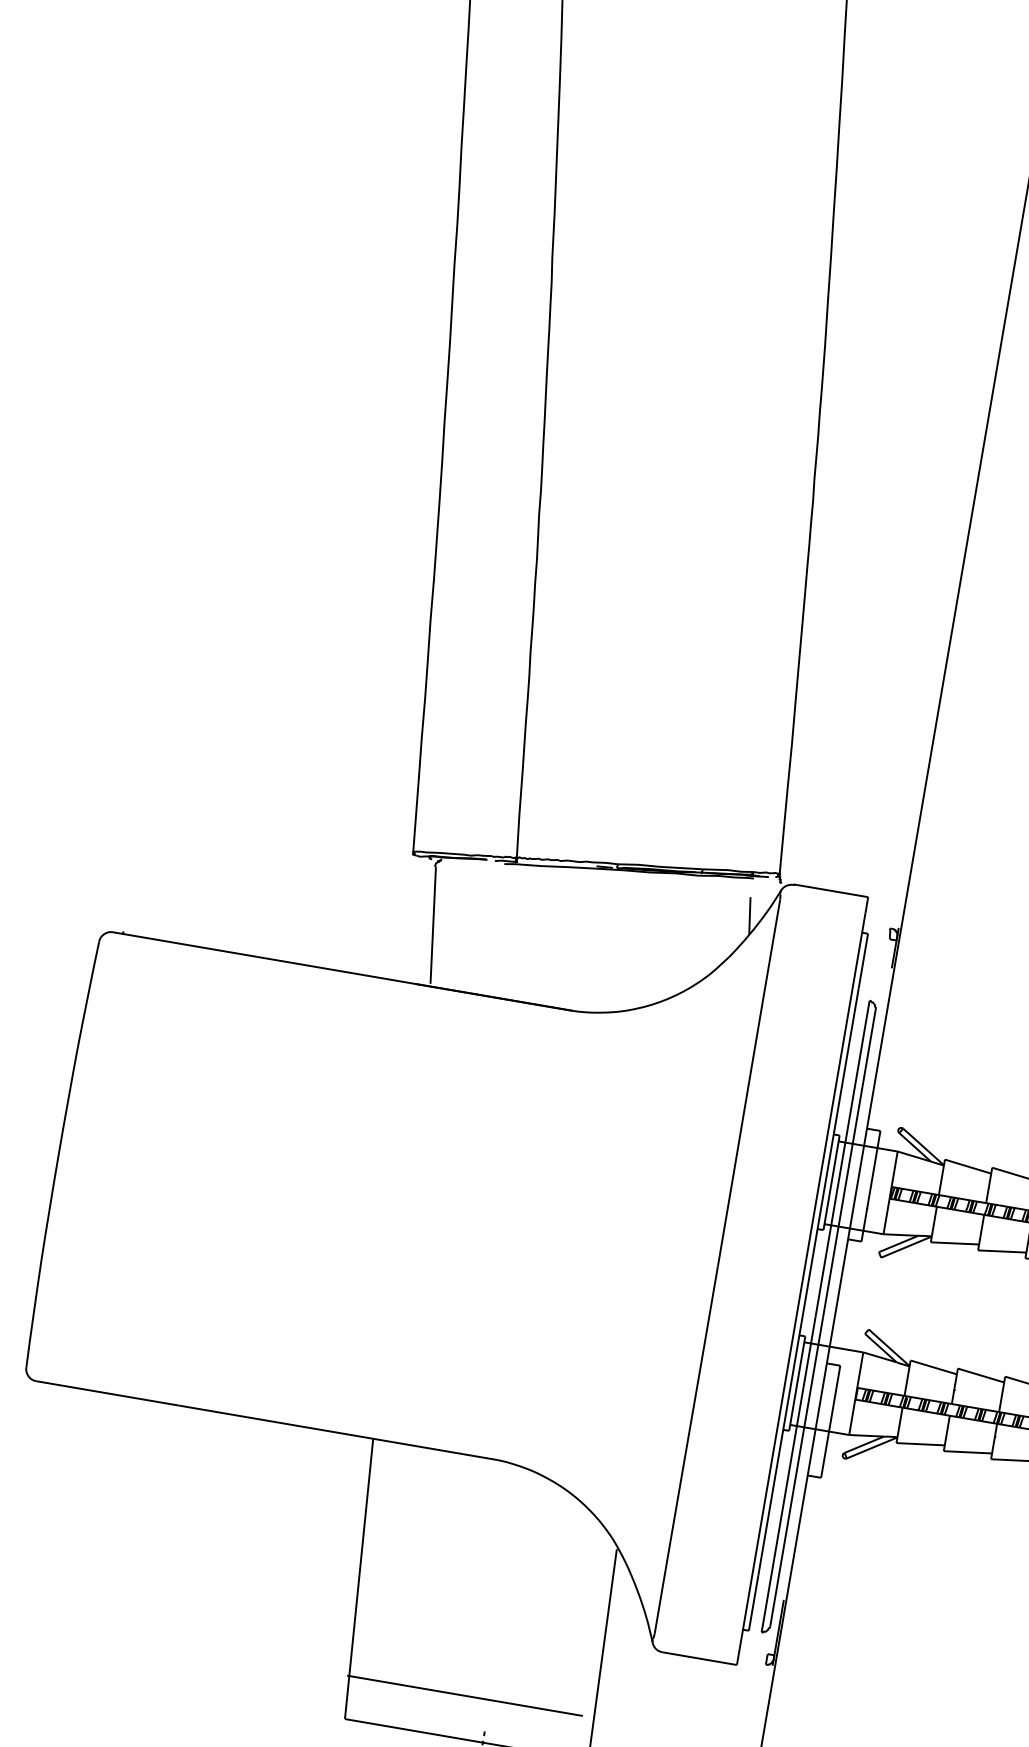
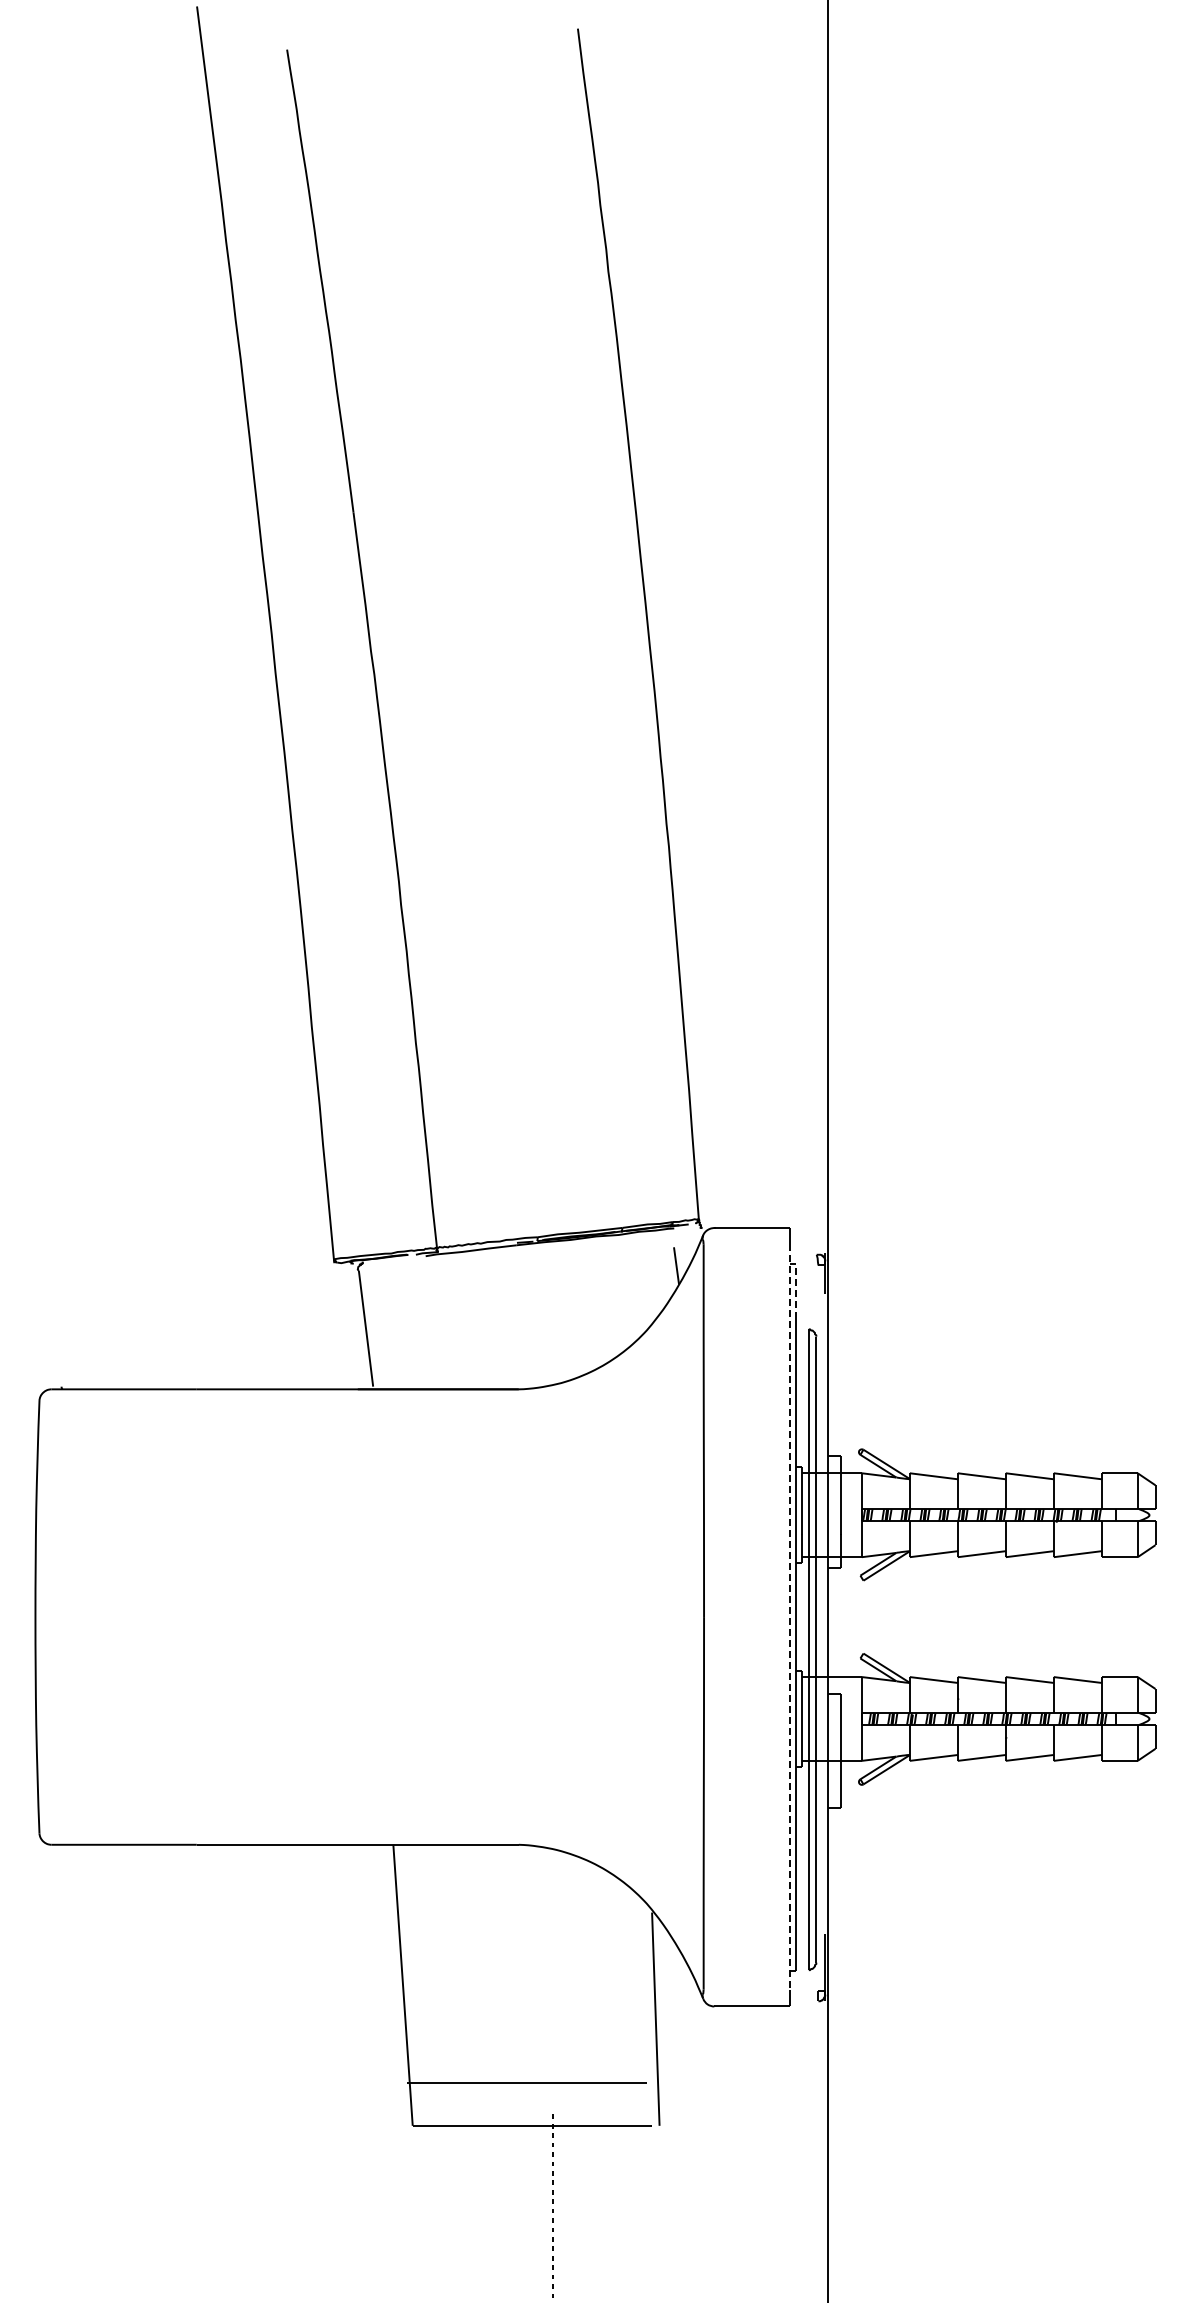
line: (863, 961) -> (796, 1291), solid -> dashed
line: (802, 1281) -> (789, 1617), solid -> dashed

